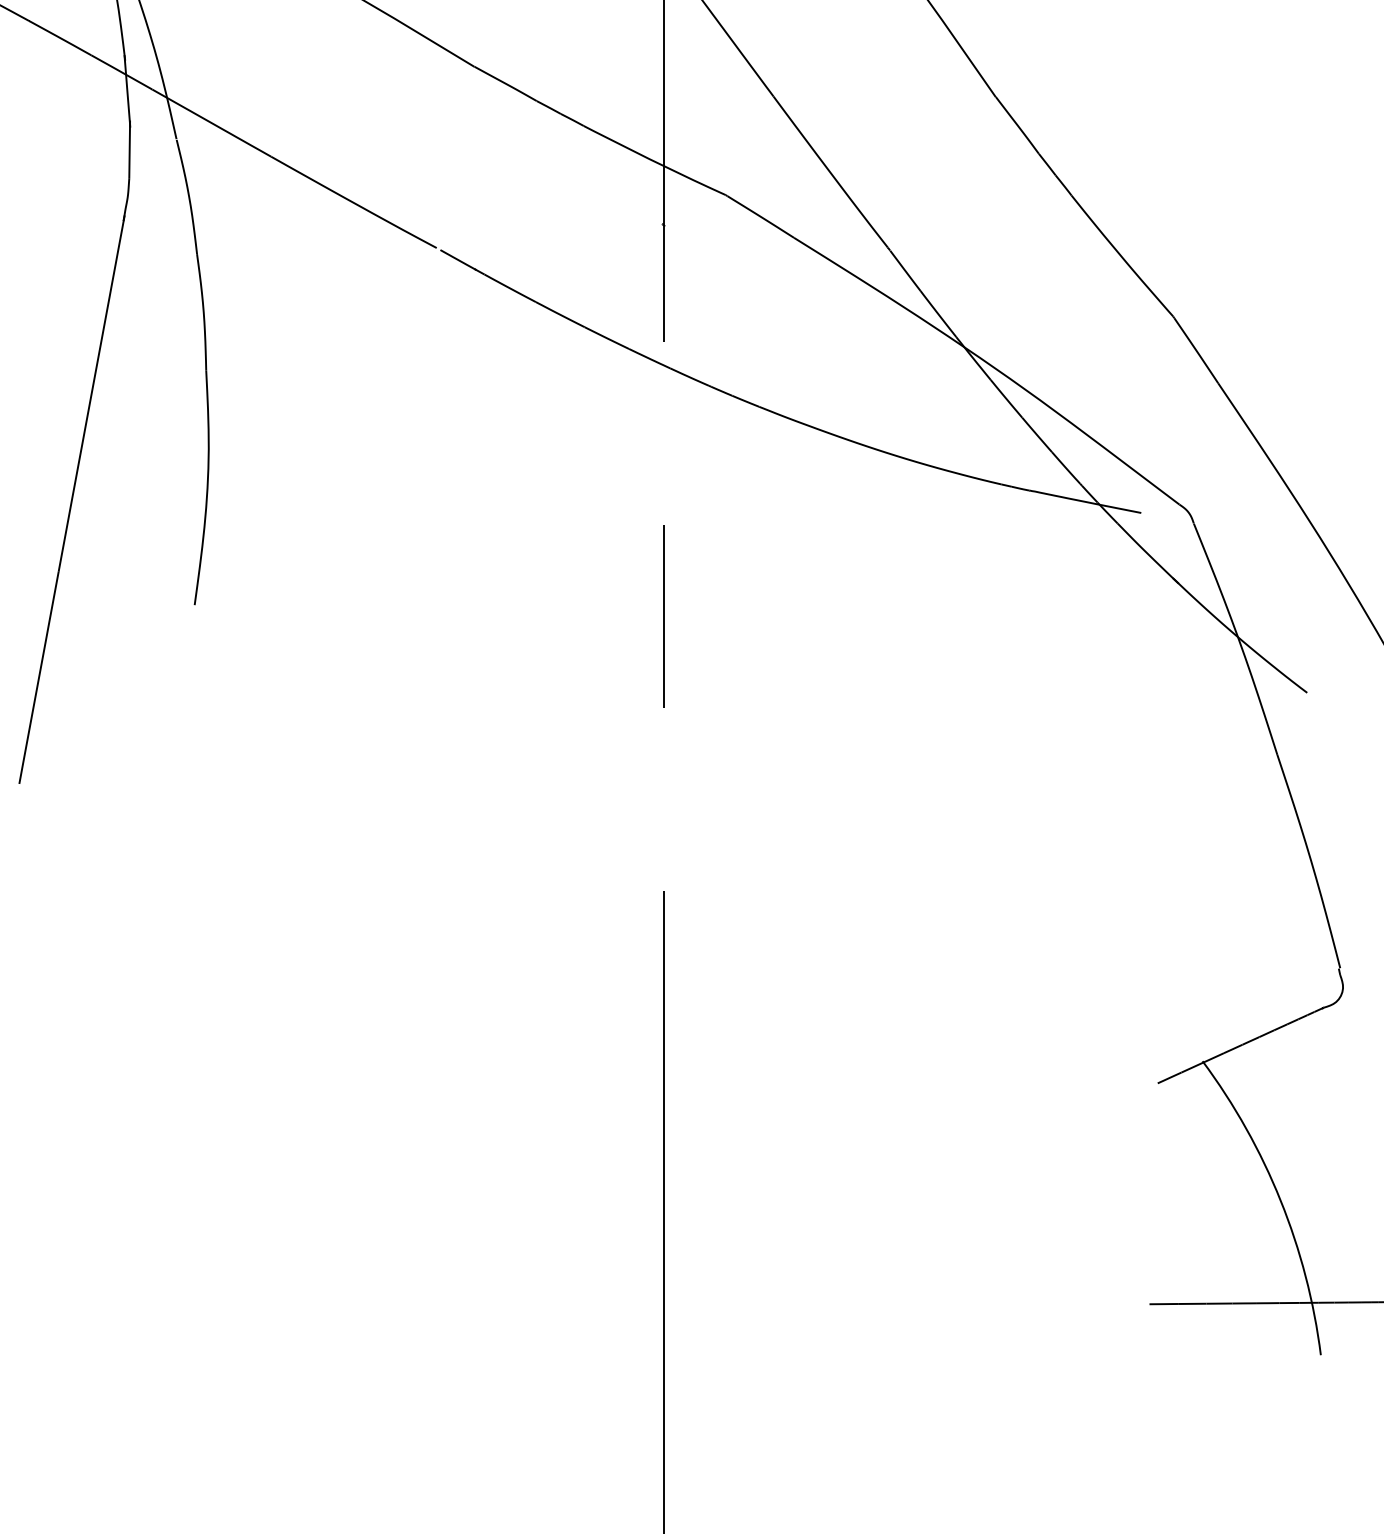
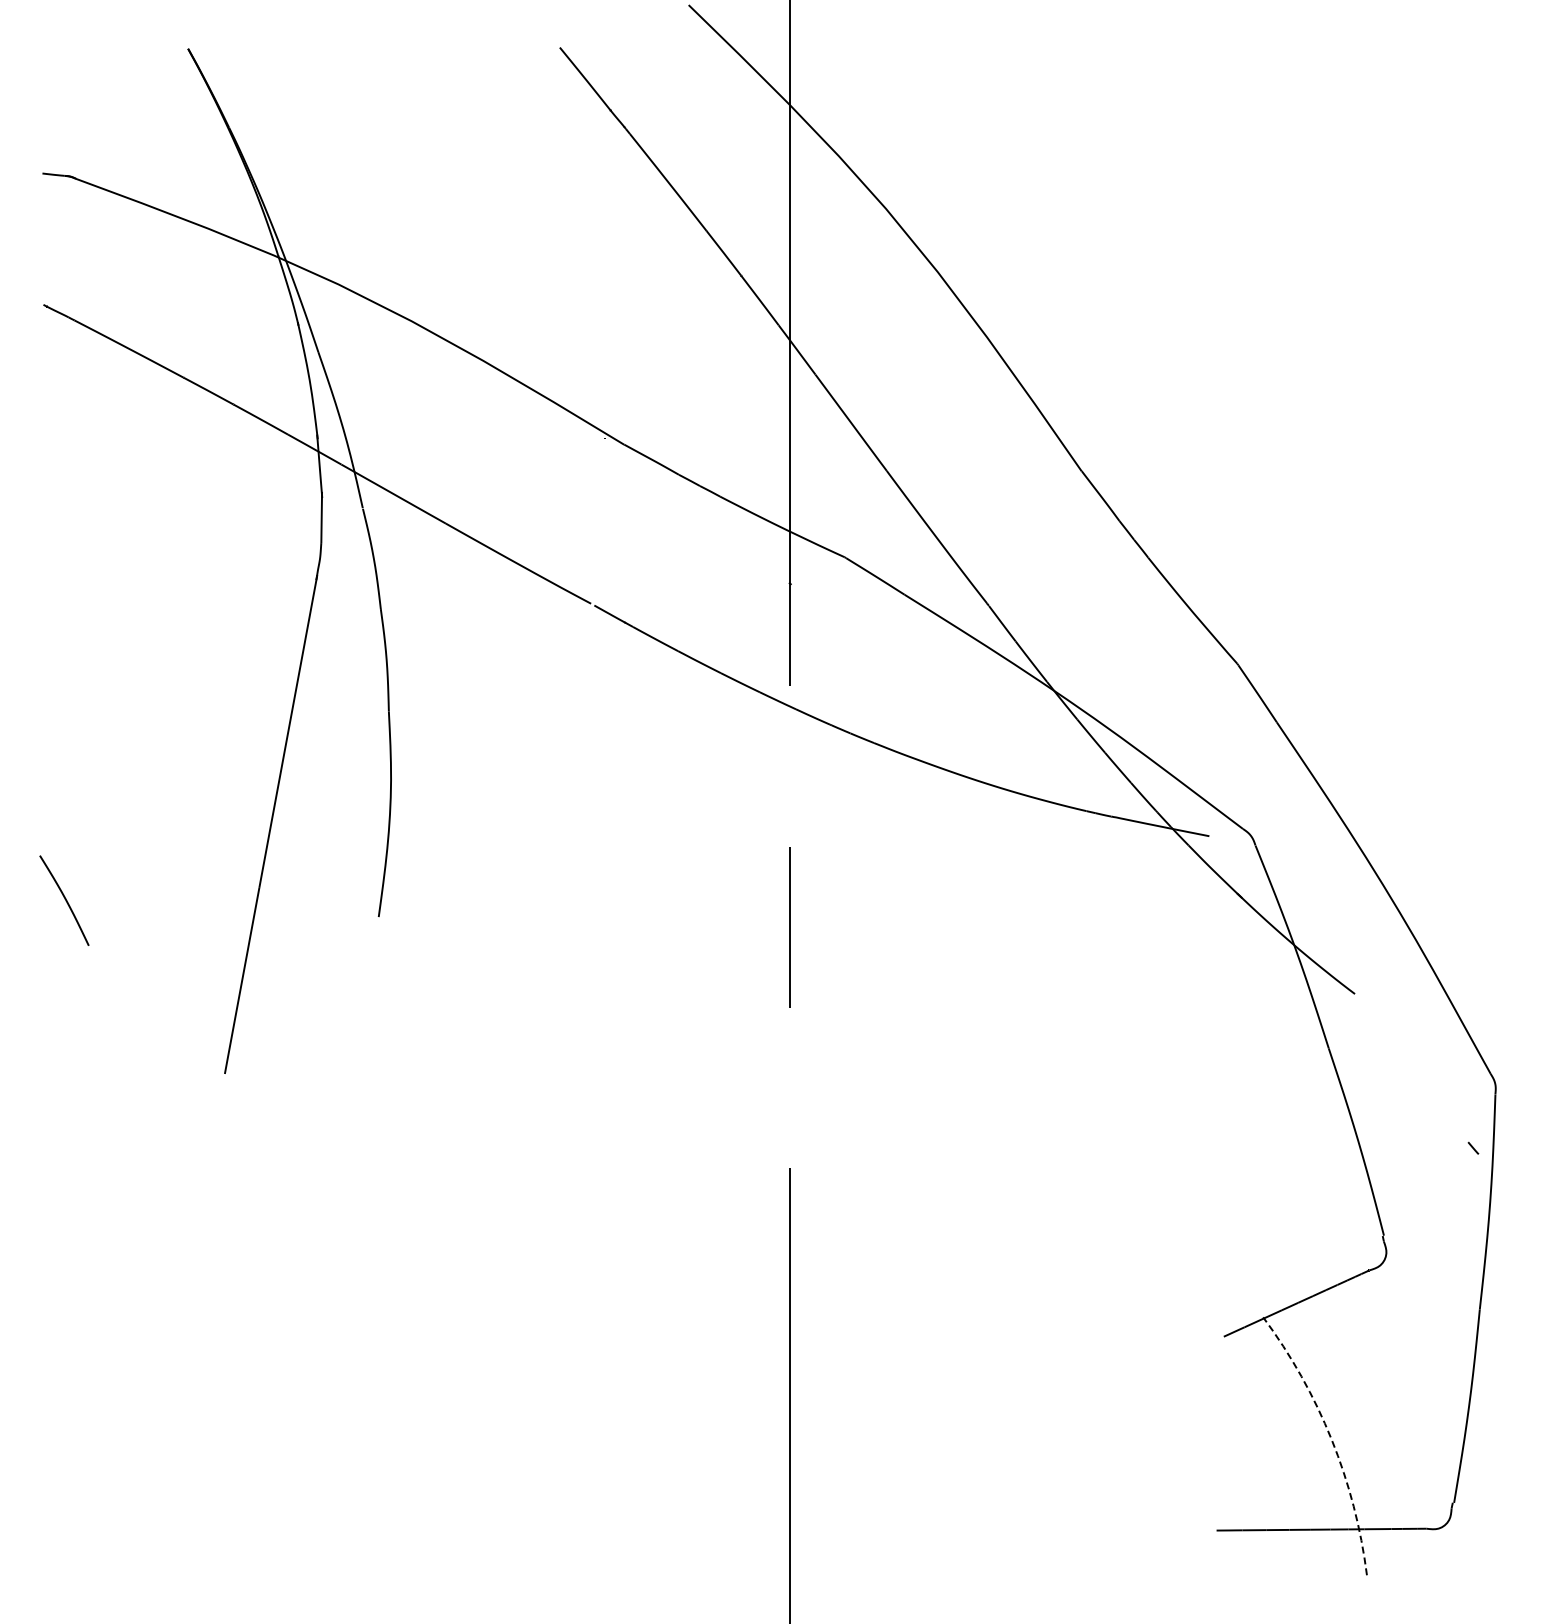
arc: (1280, 1200) -> (1331, 1439), solid -> dashed

